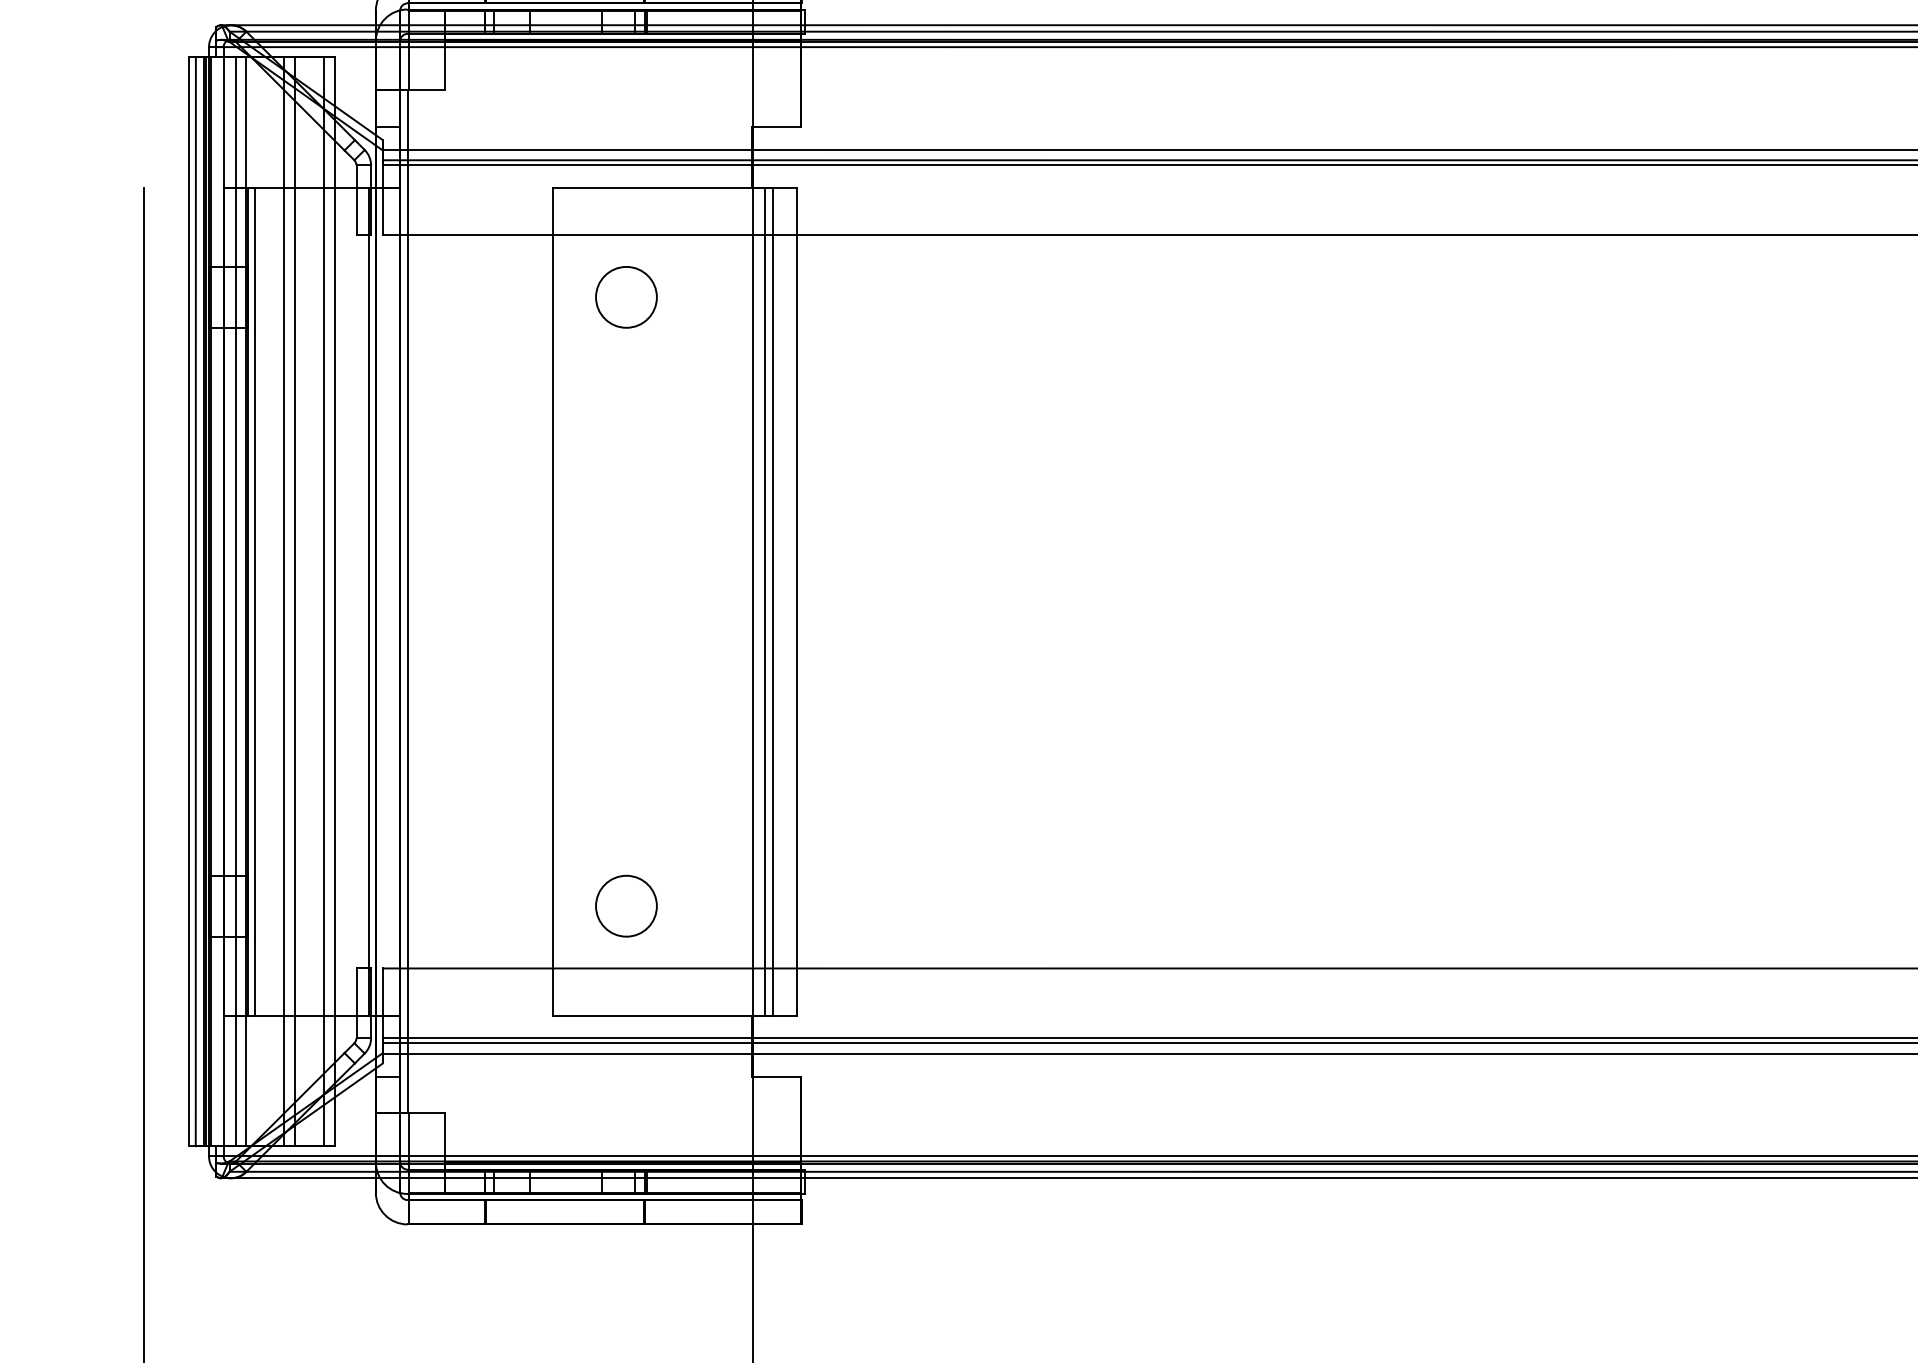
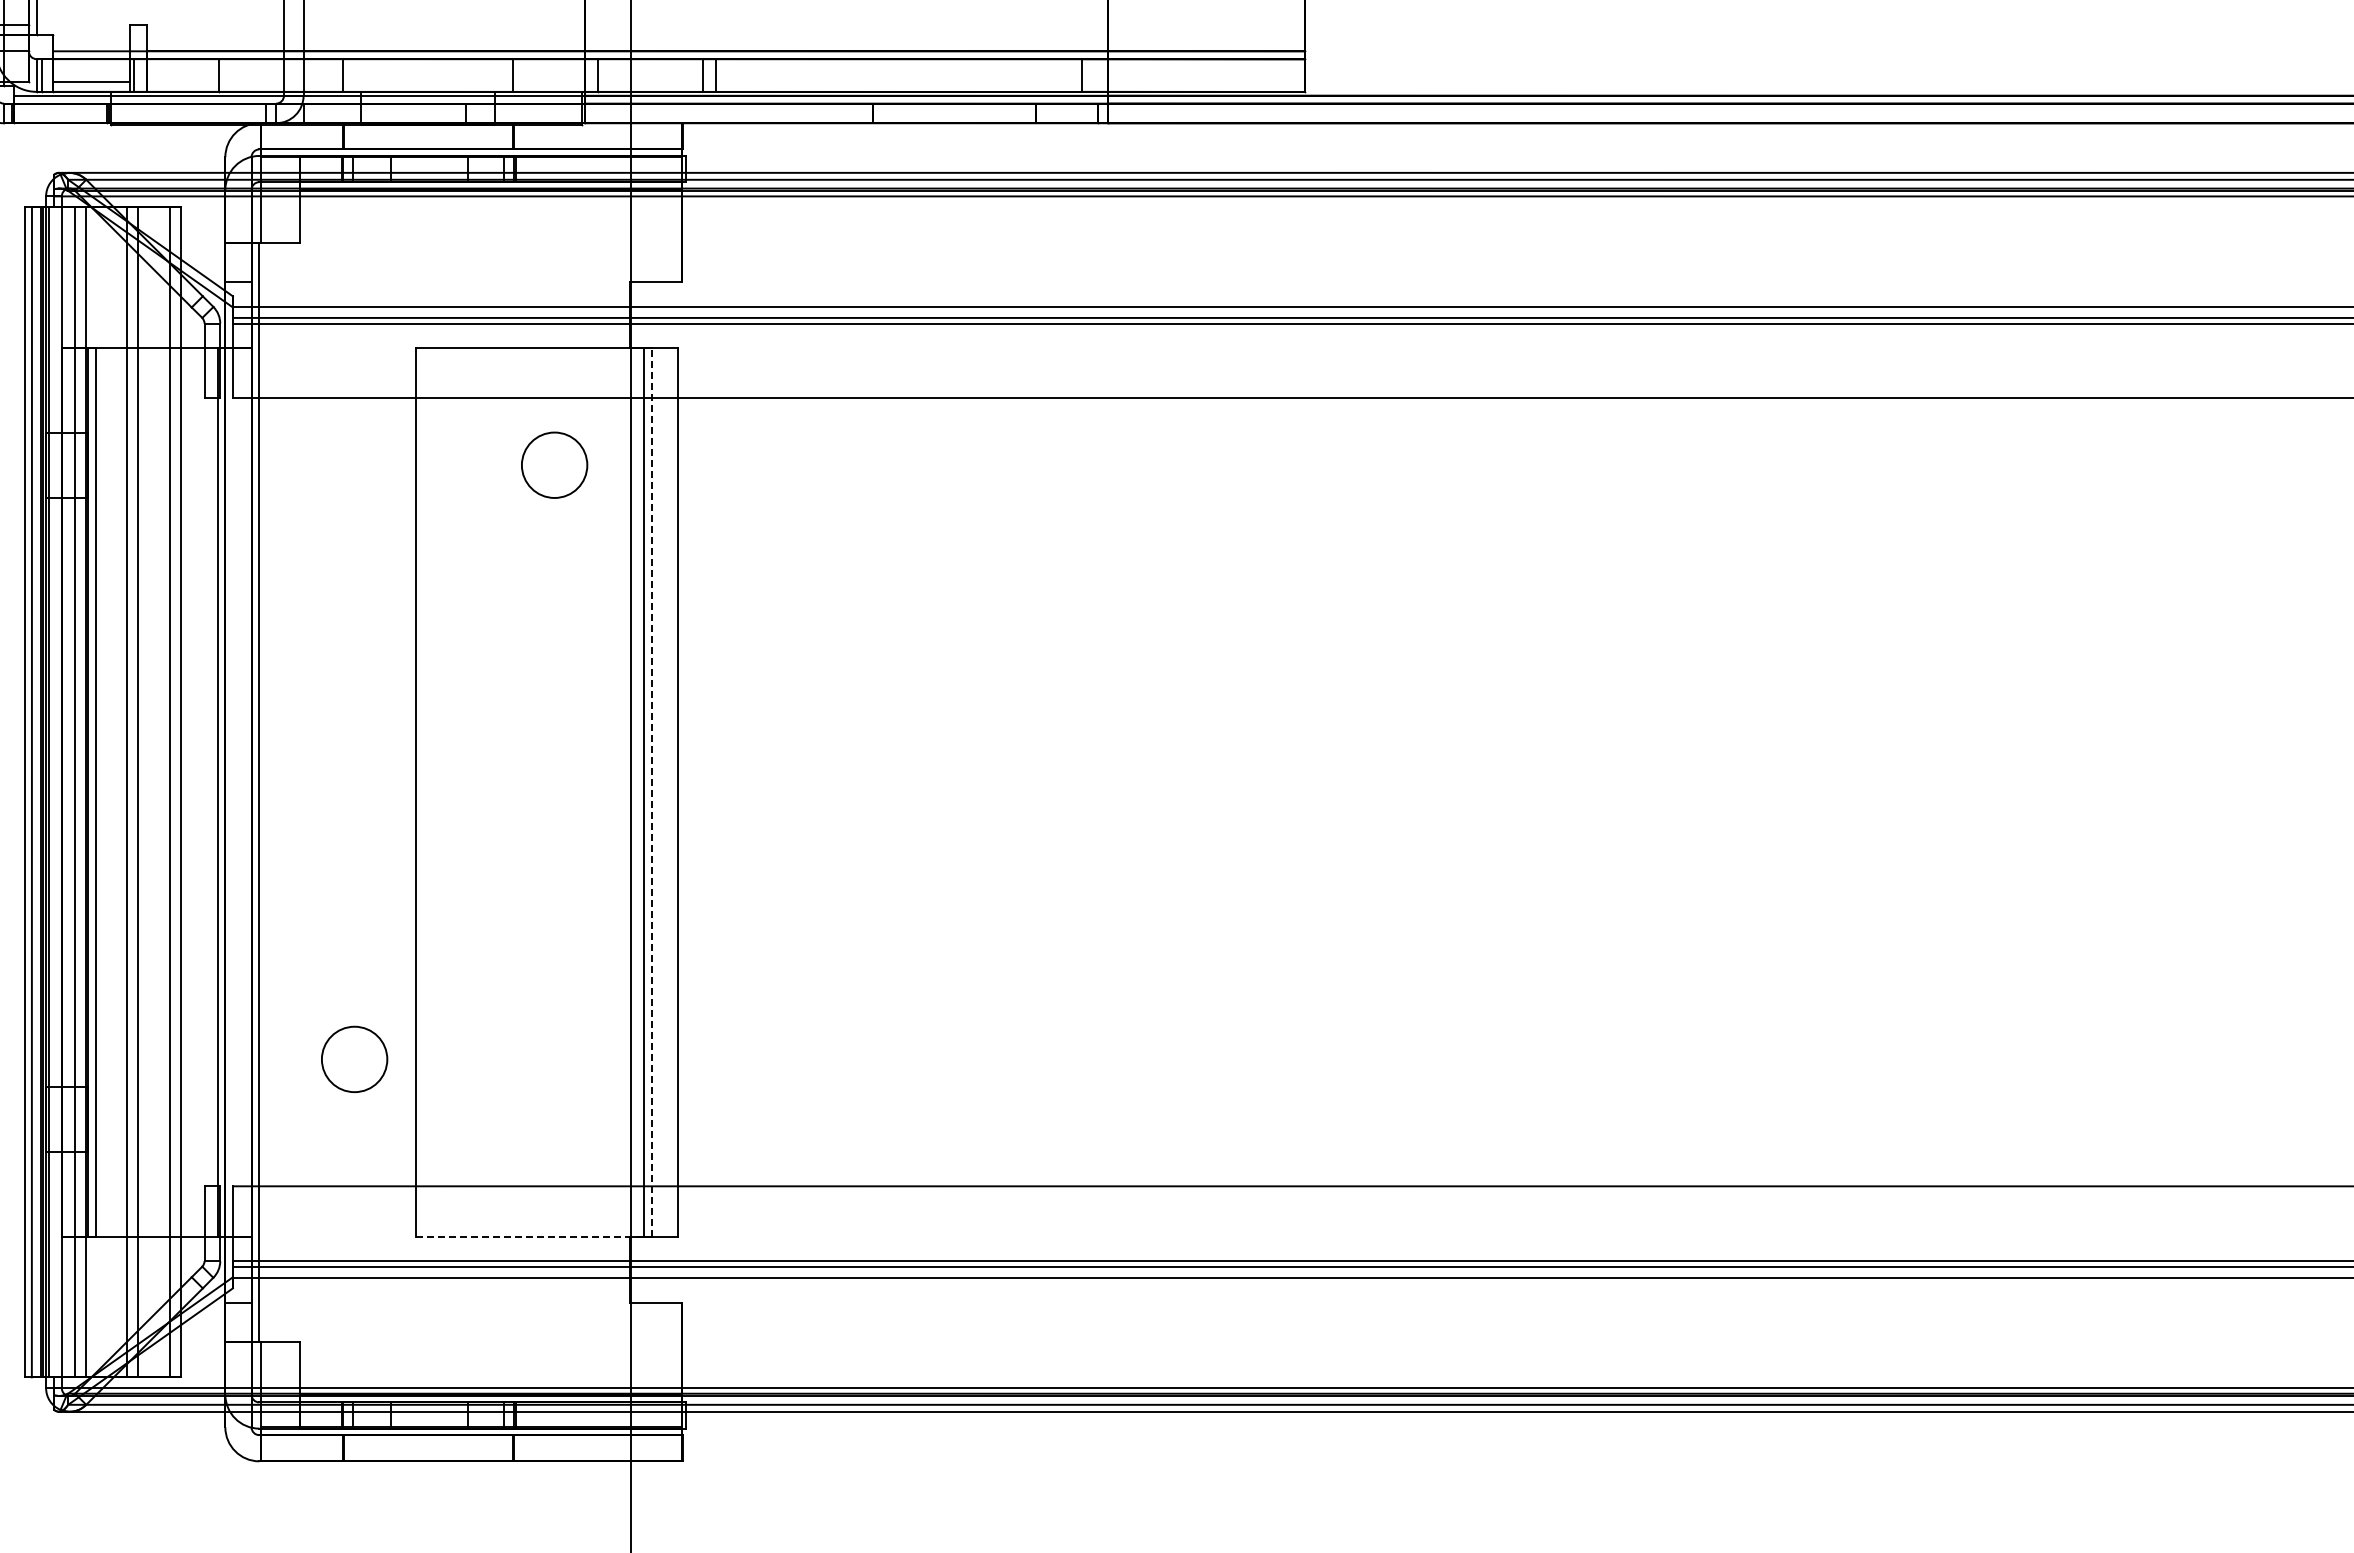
circle: (626, 296) -> (554, 464), moved
line: (772, 601) -> (651, 792), solid -> dashed
circle: (626, 905) -> (354, 1058), moved
line: (659, 1016) -> (530, 1237), solid -> dashed

